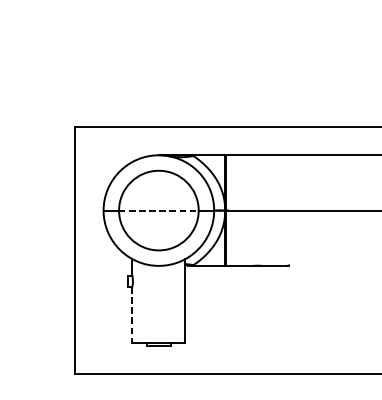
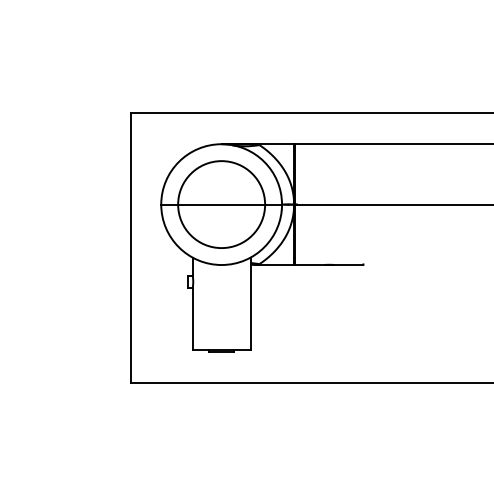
line: (159, 210) -> (222, 204), dashed -> solid
line: (132, 314) -> (192, 318), dashed -> solid

